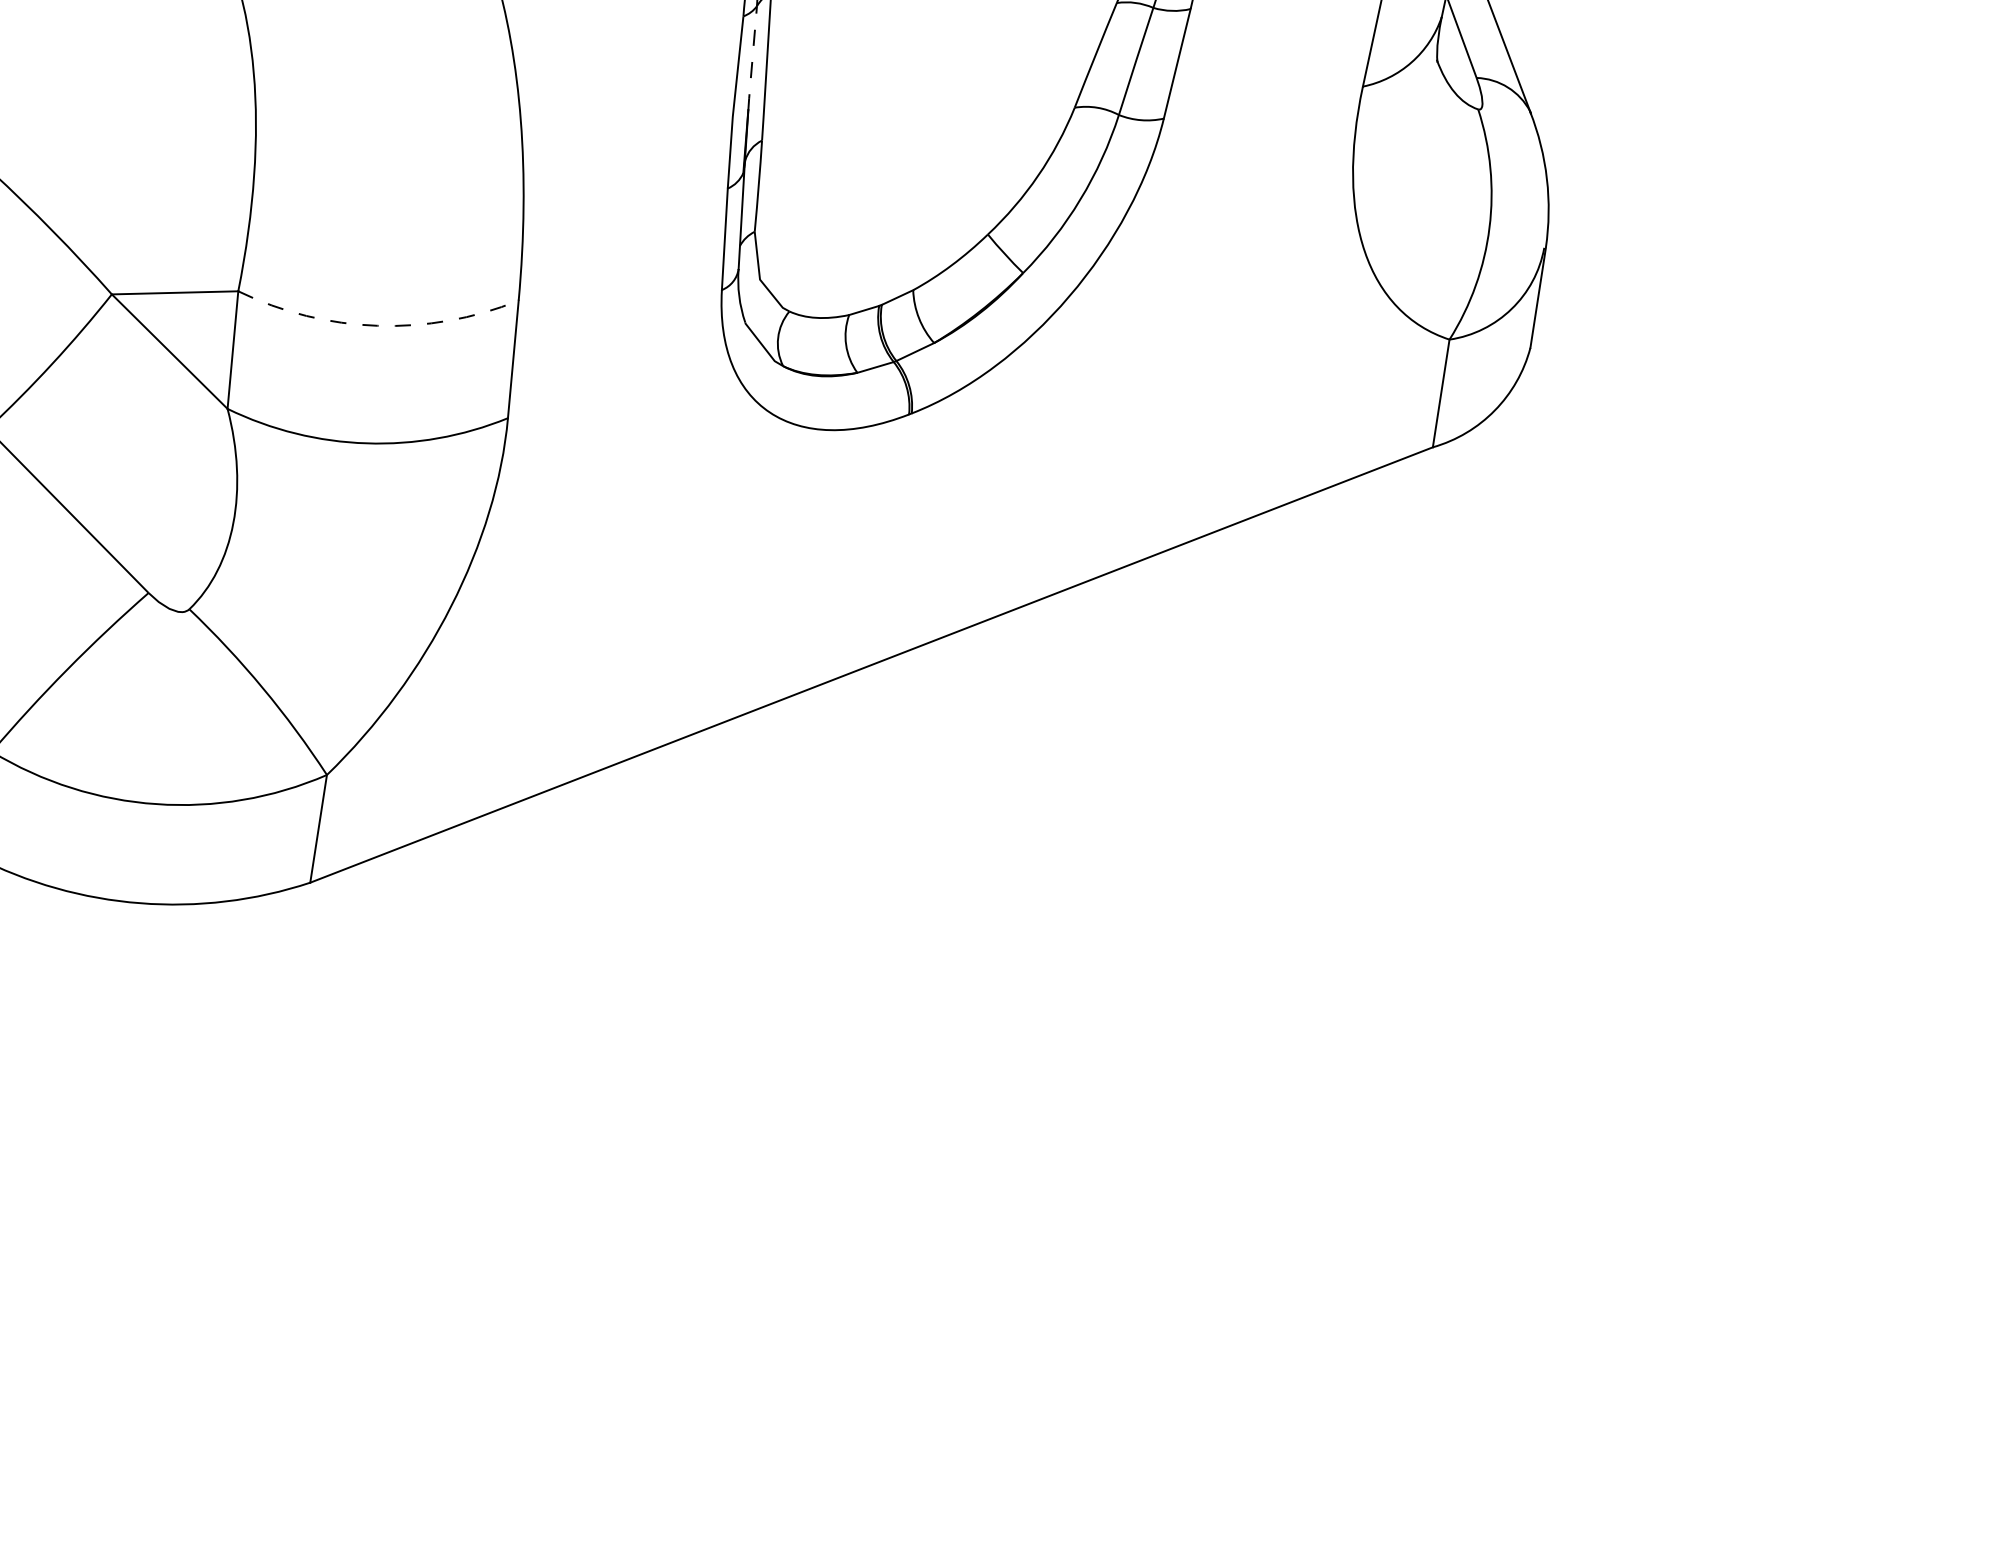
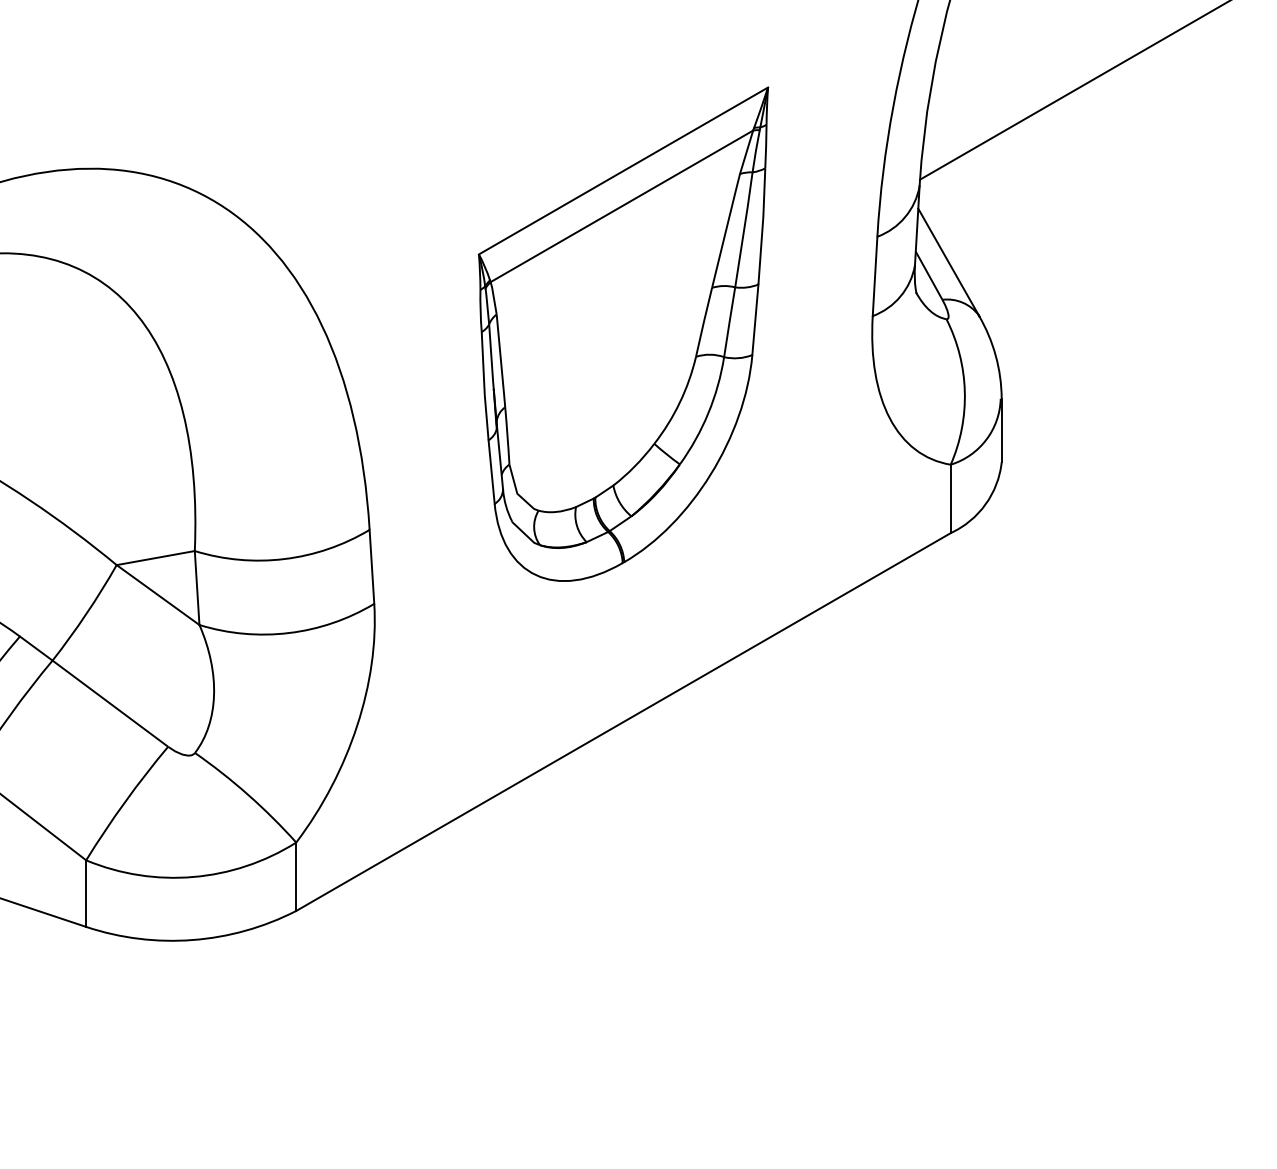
line: (752, 58) -> (491, 357), dashed -> solid
arc: (377, 326) -> (284, 559), dashed -> solid

